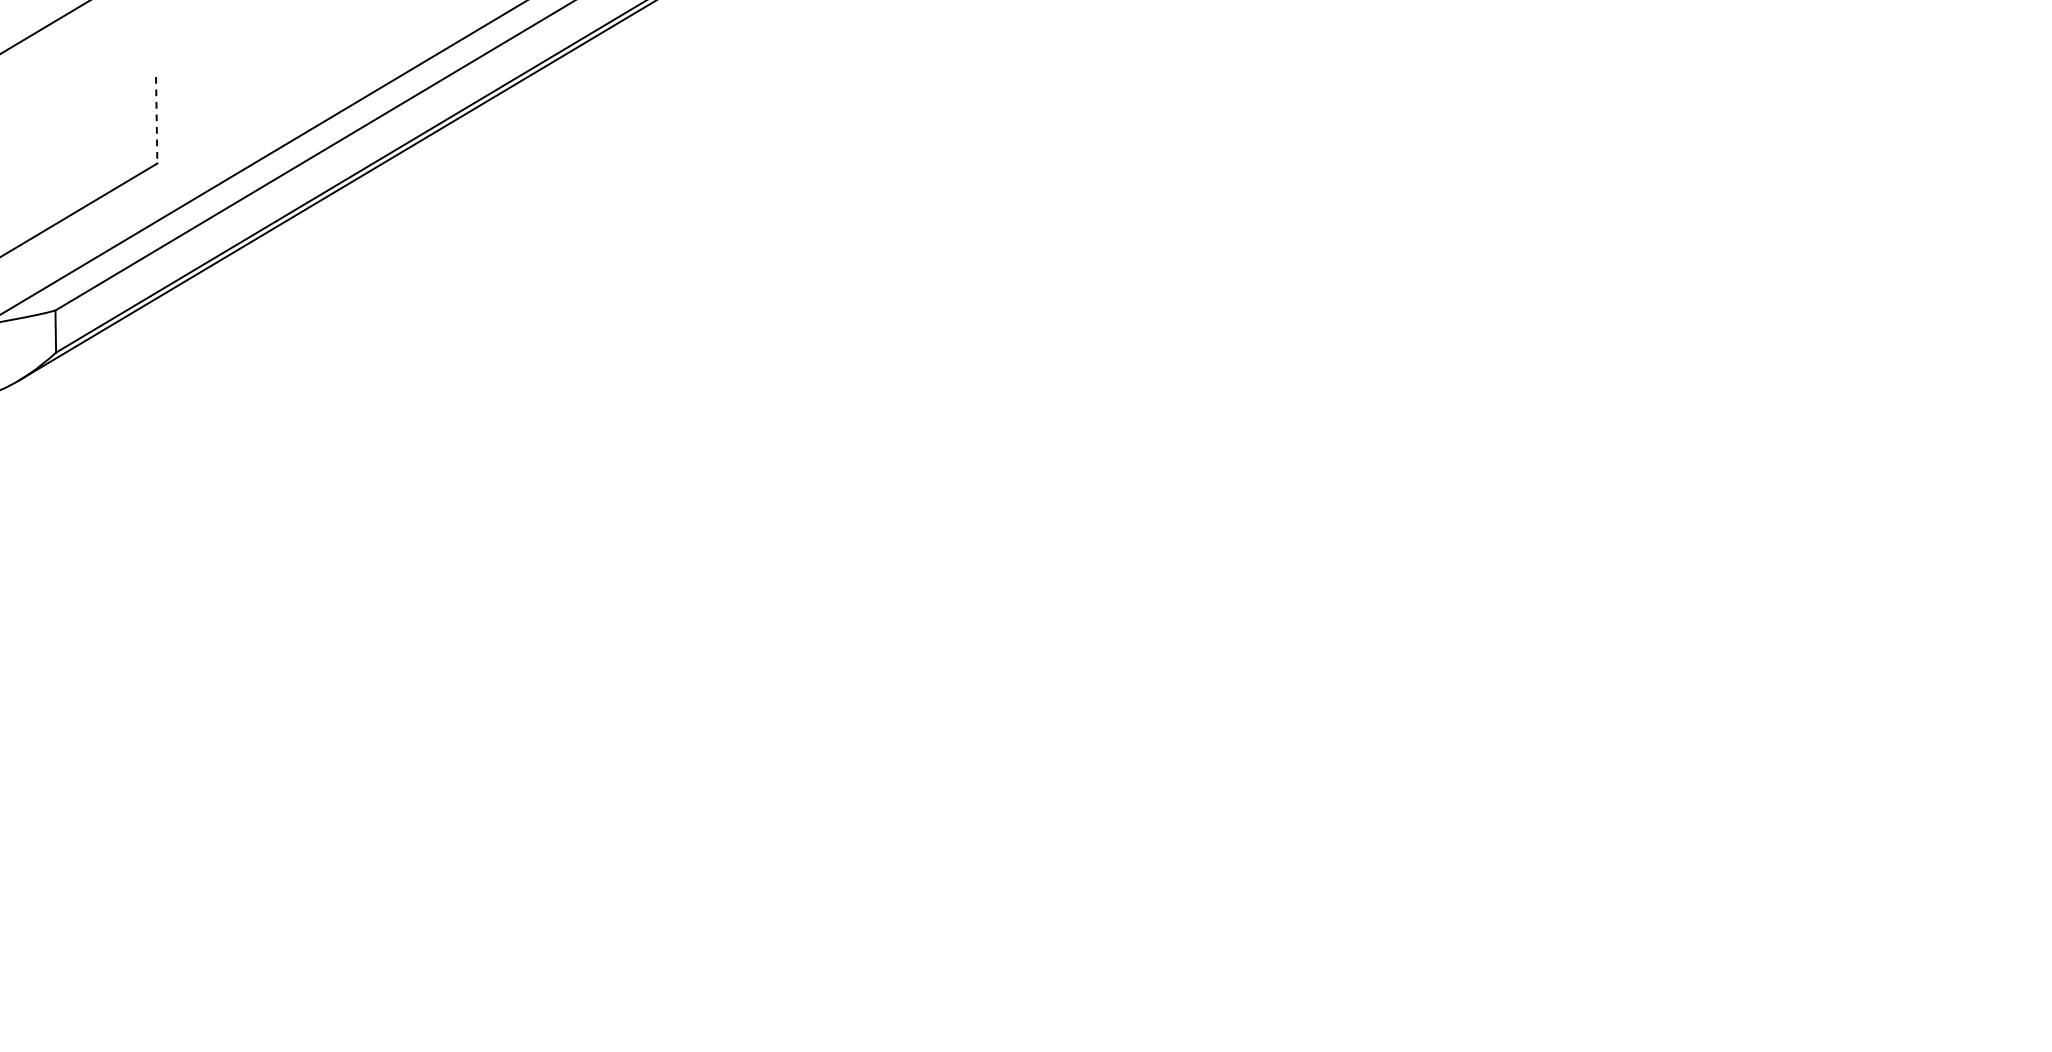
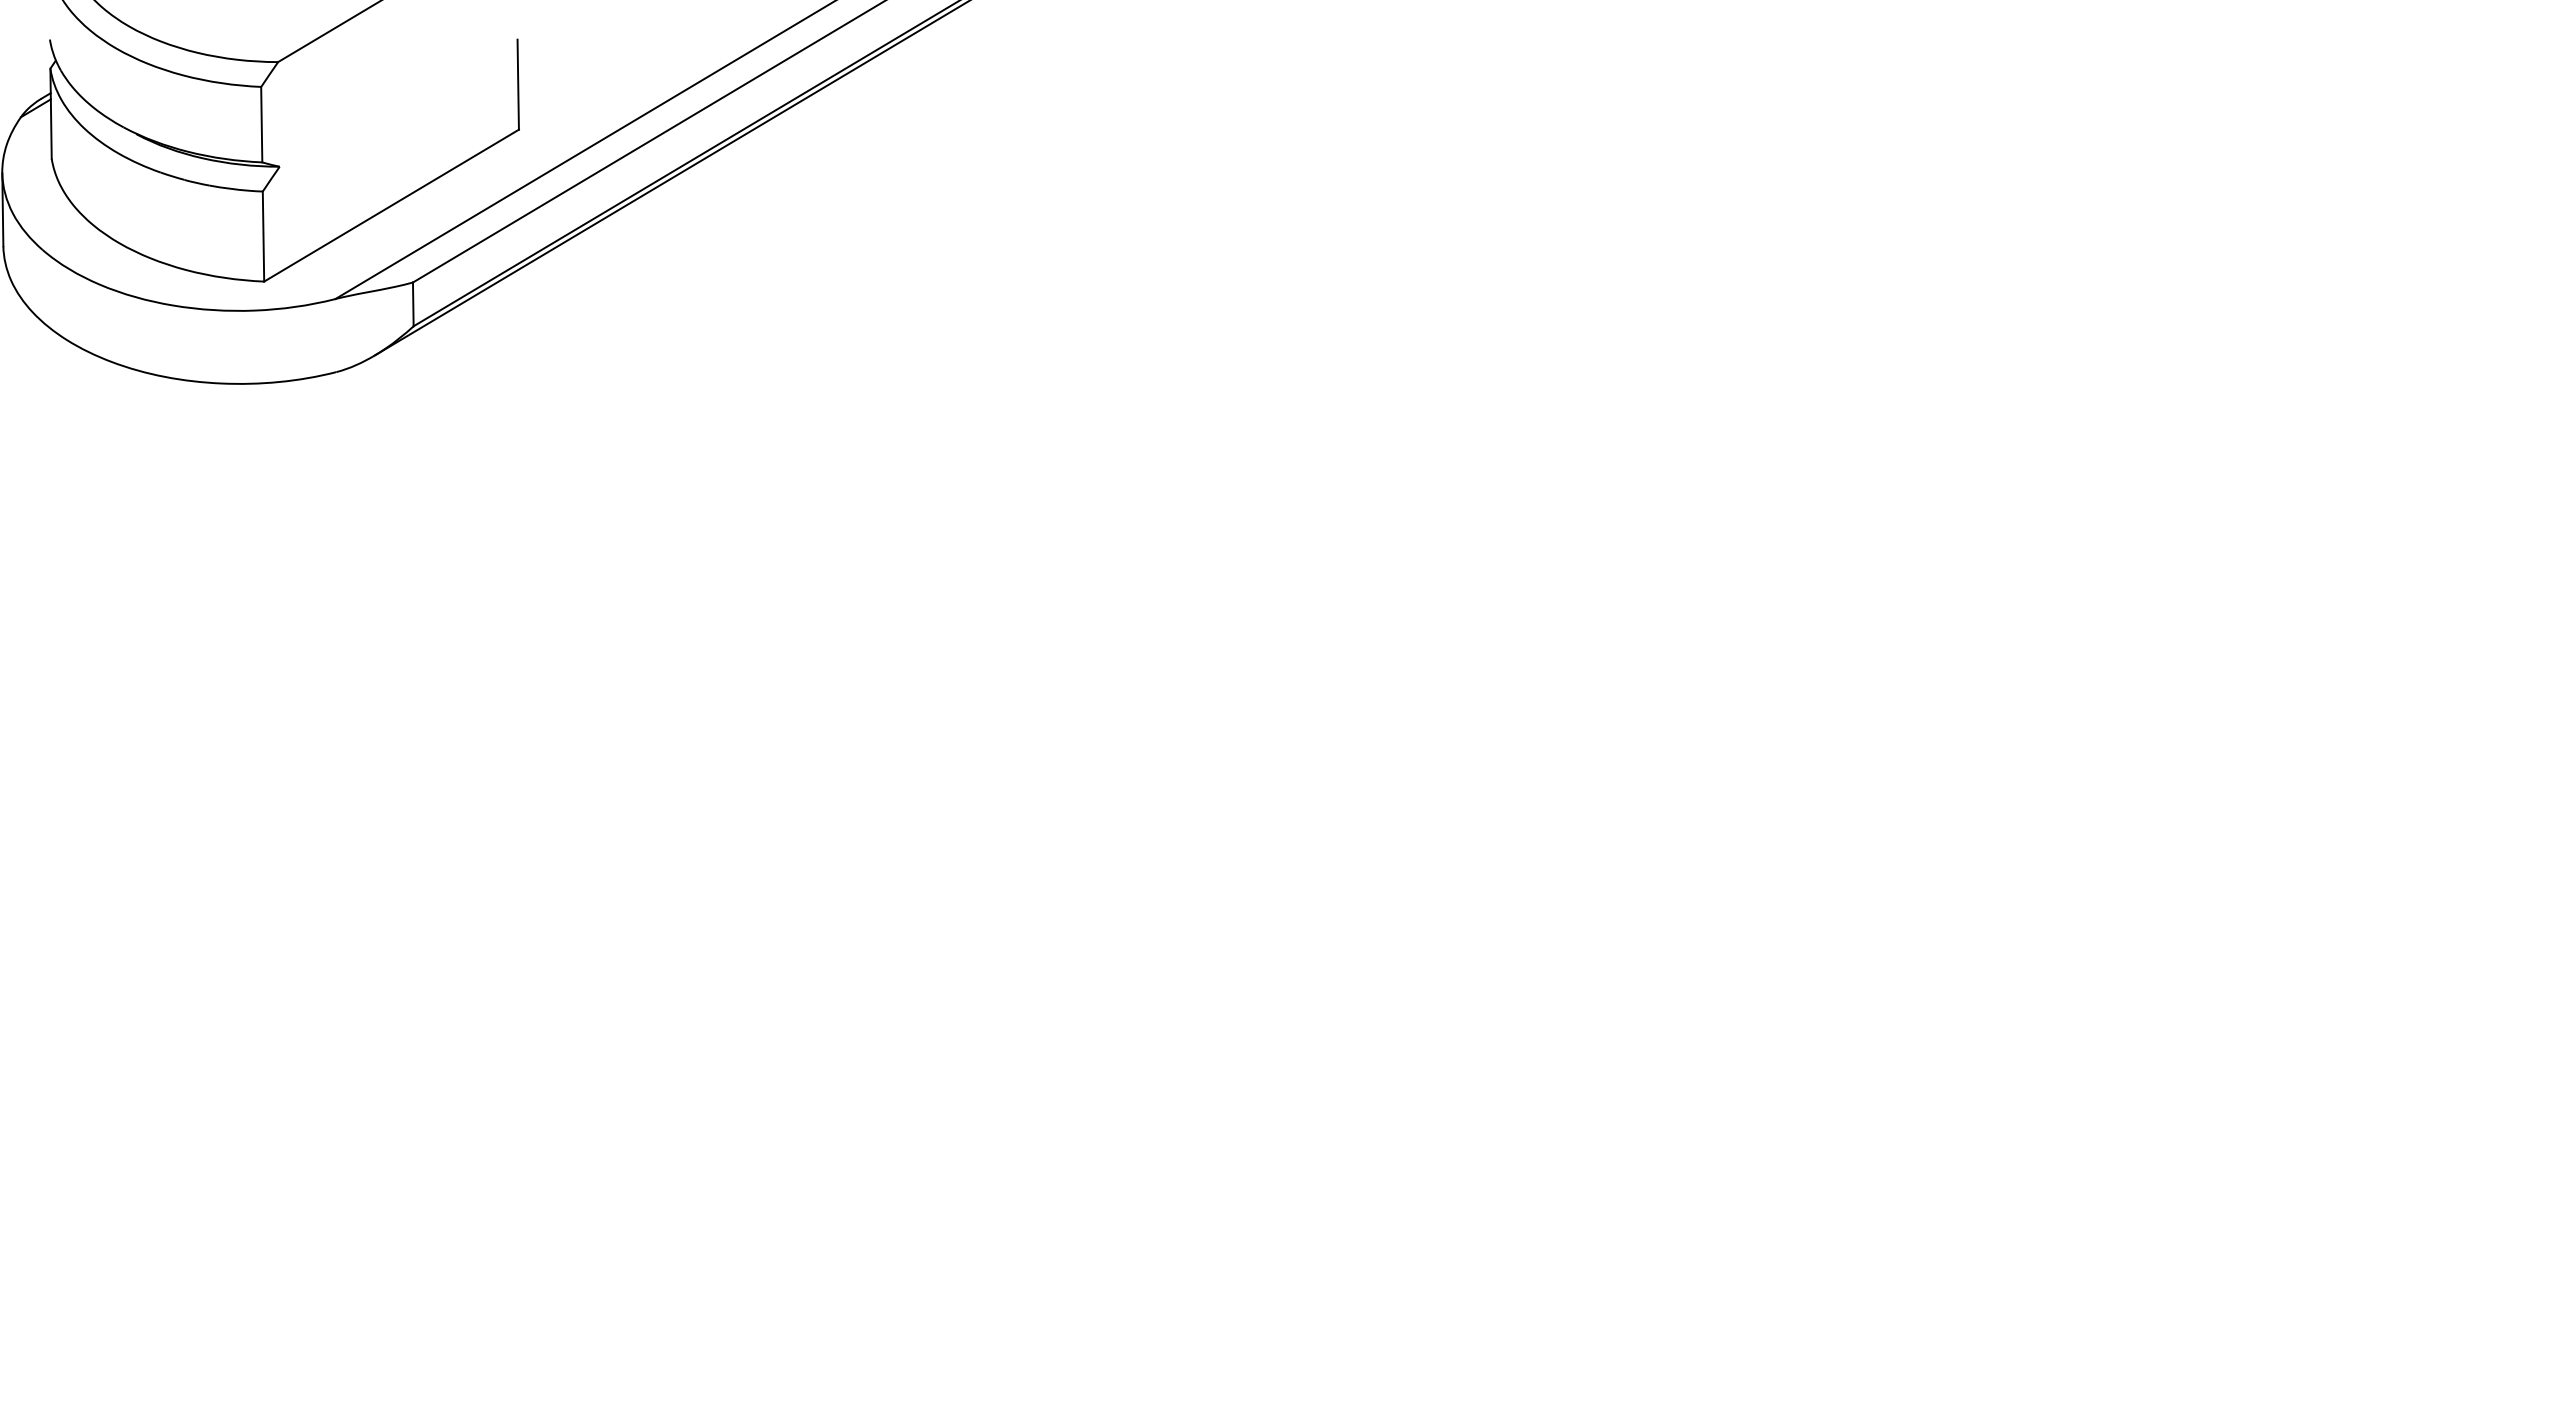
line: (156, 121) -> (518, 85), dashed -> solid

